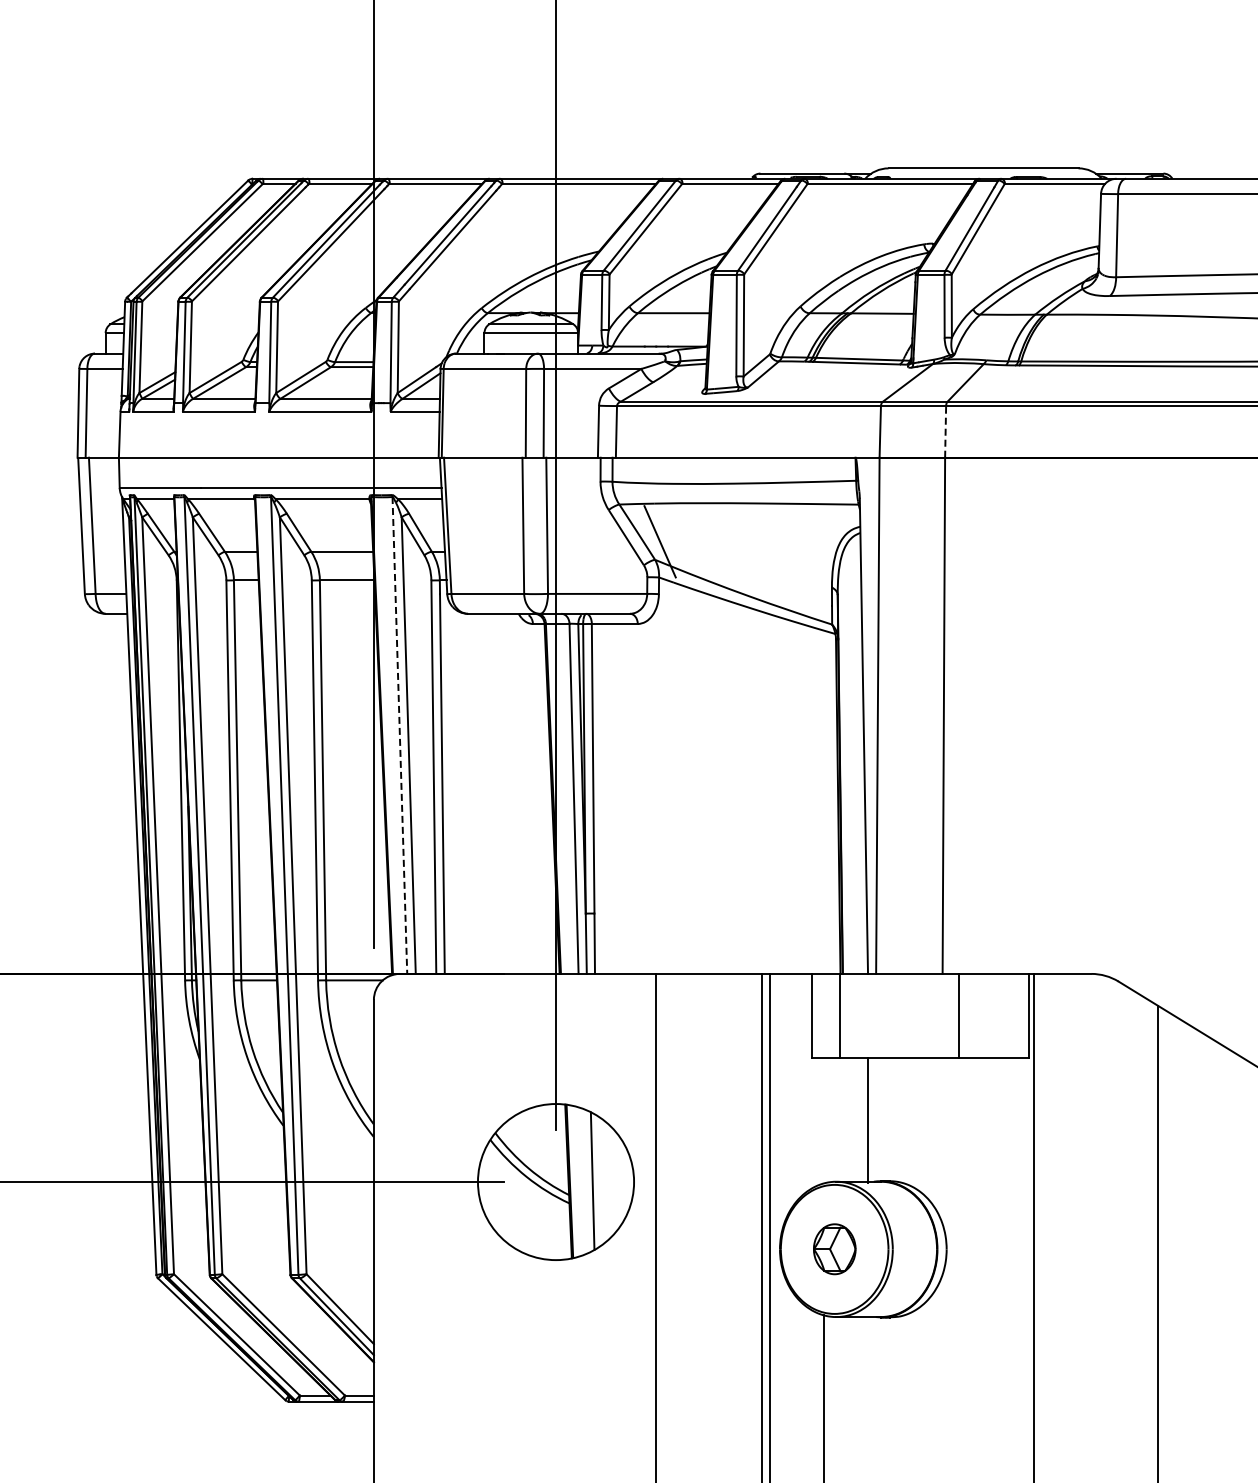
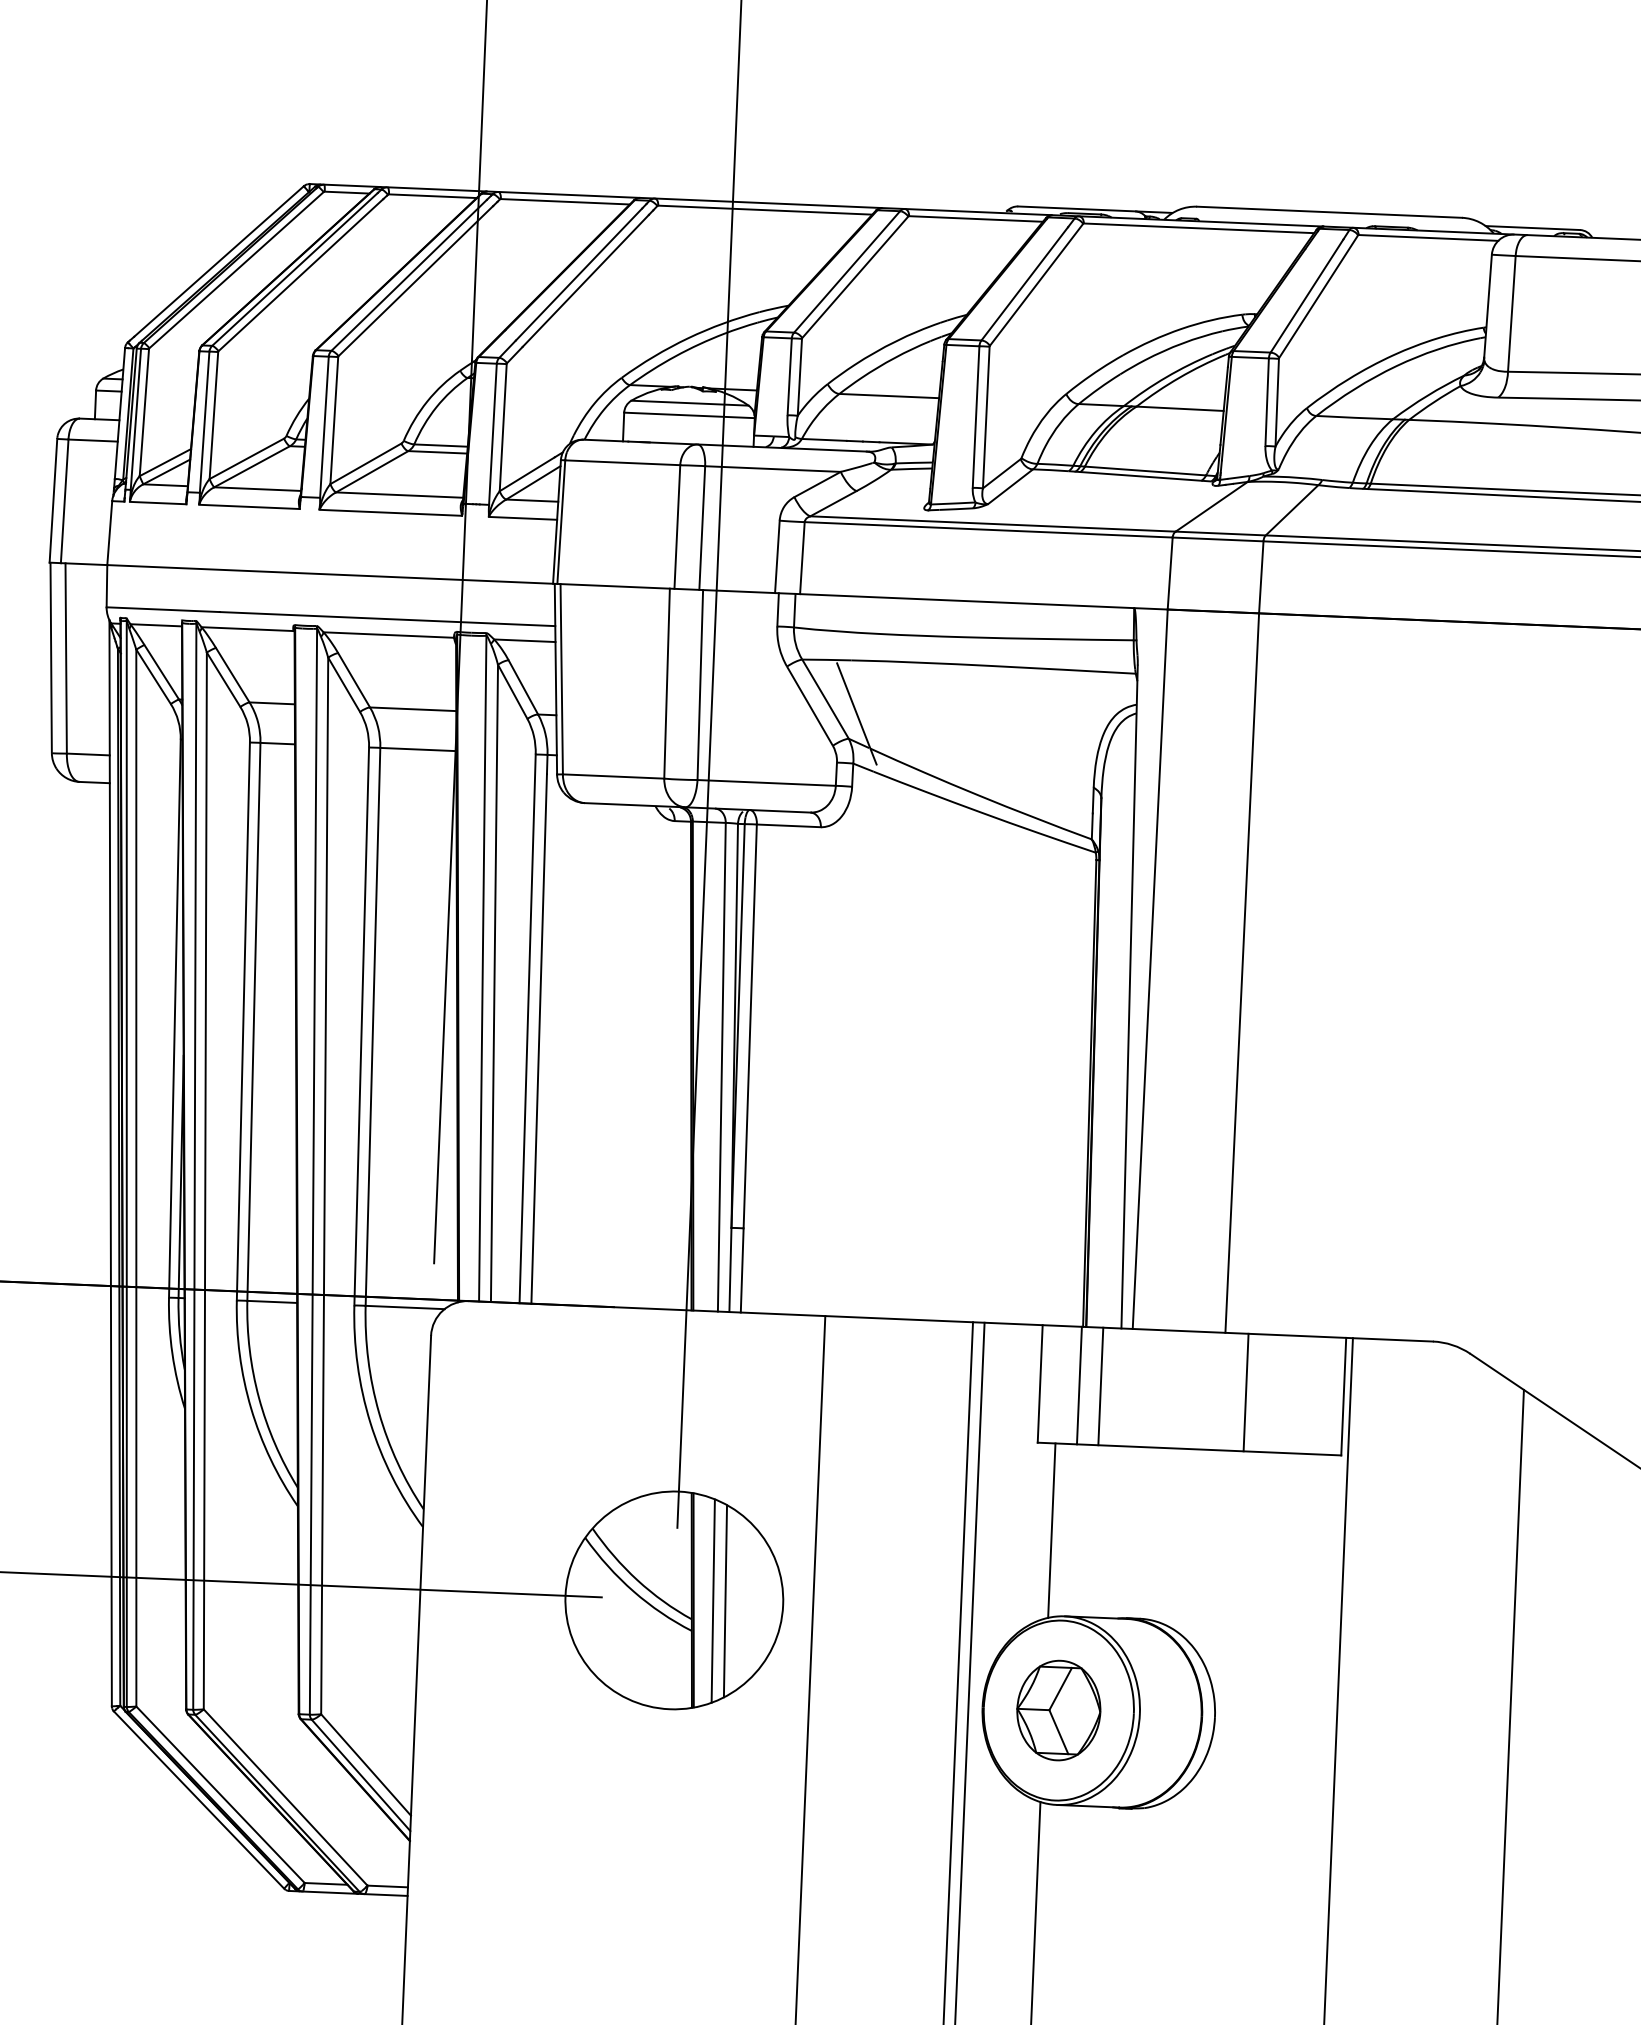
line: (945, 431) -> (1261, 576), dashed -> solid
line: (399, 735) -> (482, 968), dashed -> solid
line: (855, 1015) -> (1101, 1385), added
line: (868, 1120) -> (1052, 1530), moved
line: (583, 1181) -> (712, 1601), added
part: (834, 1248) -> (1058, 1709), size x1.43

